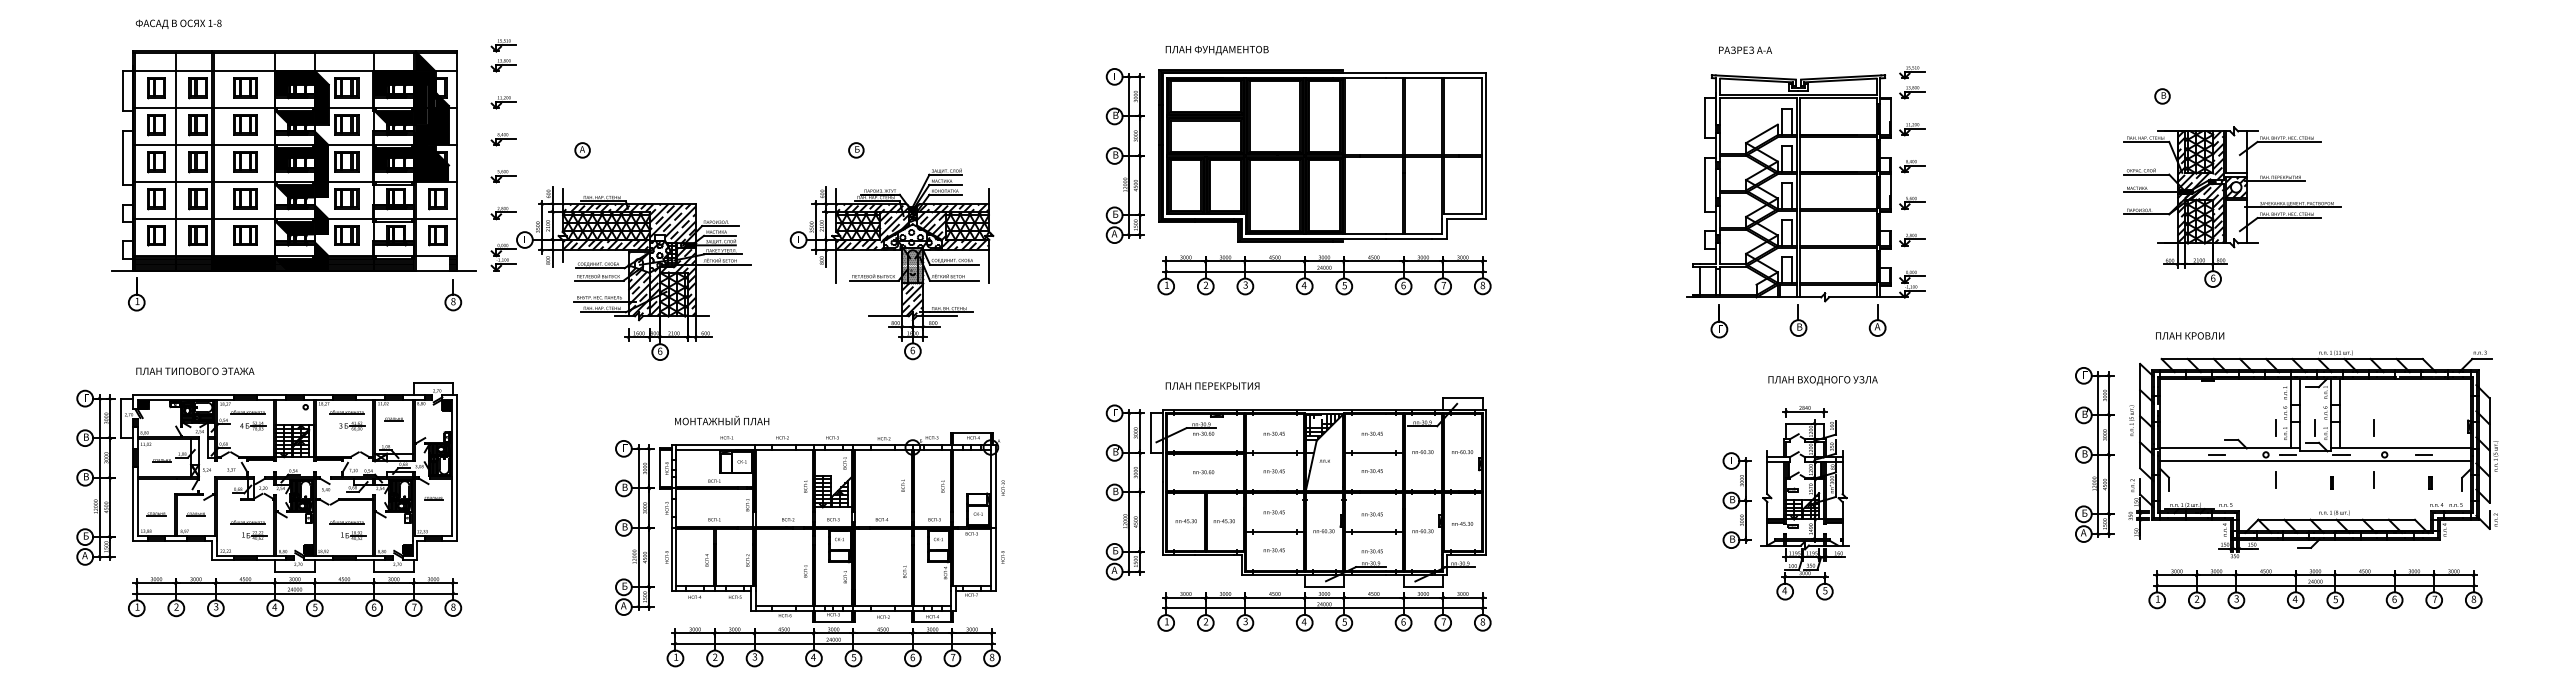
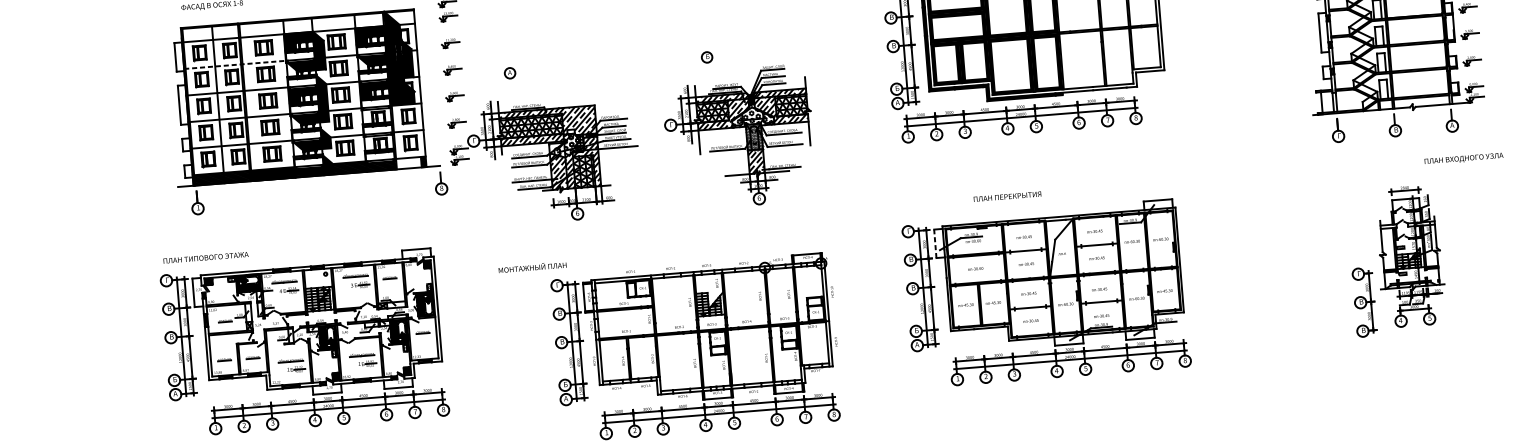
line: (203, 108) -> (234, 65), solid -> dashed
part: (1324, 275) -> (1021, 119), moved
part: (453, 295) -> (441, 183), moved
text: (195, 370) -> (206, 257), moved
text: (1822, 380) -> (1463, 158), moved
text: (1212, 385) -> (1007, 196), moved
text: (722, 420) -> (532, 267), moved
line: (1150, 433) -> (935, 244), solid -> dashed
hatch: (1322, 433) -> (1058, 234), removed
part: (1736, 500) -> (1364, 302), moved

